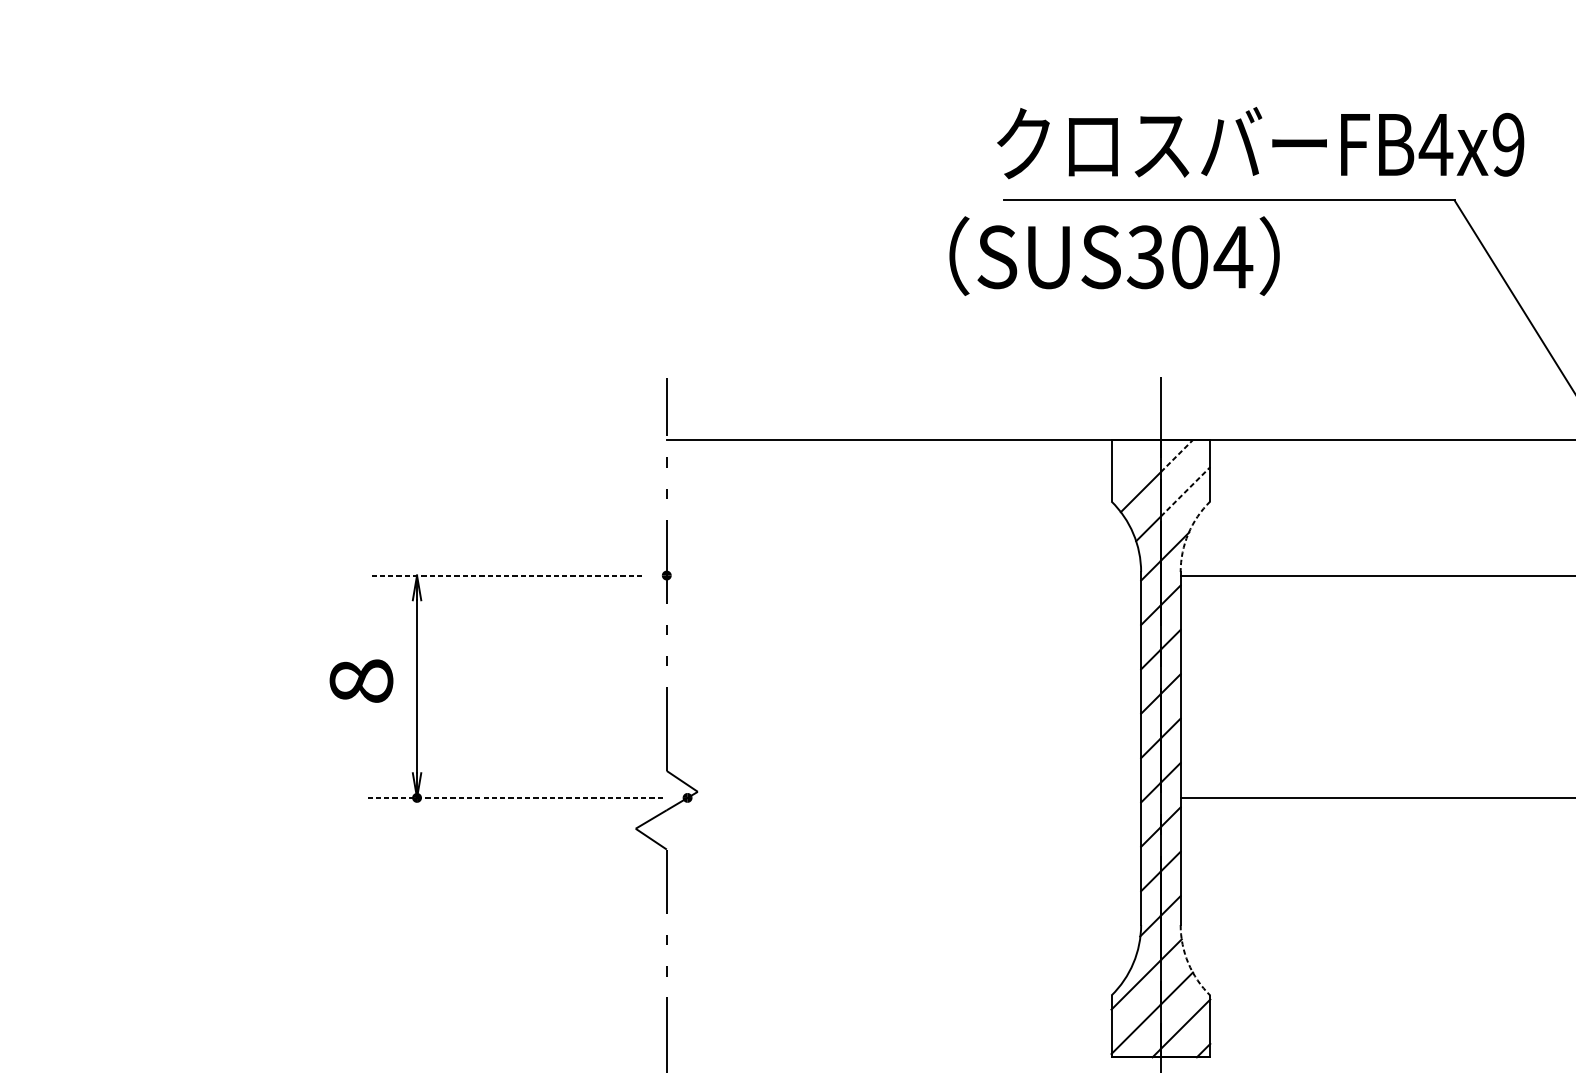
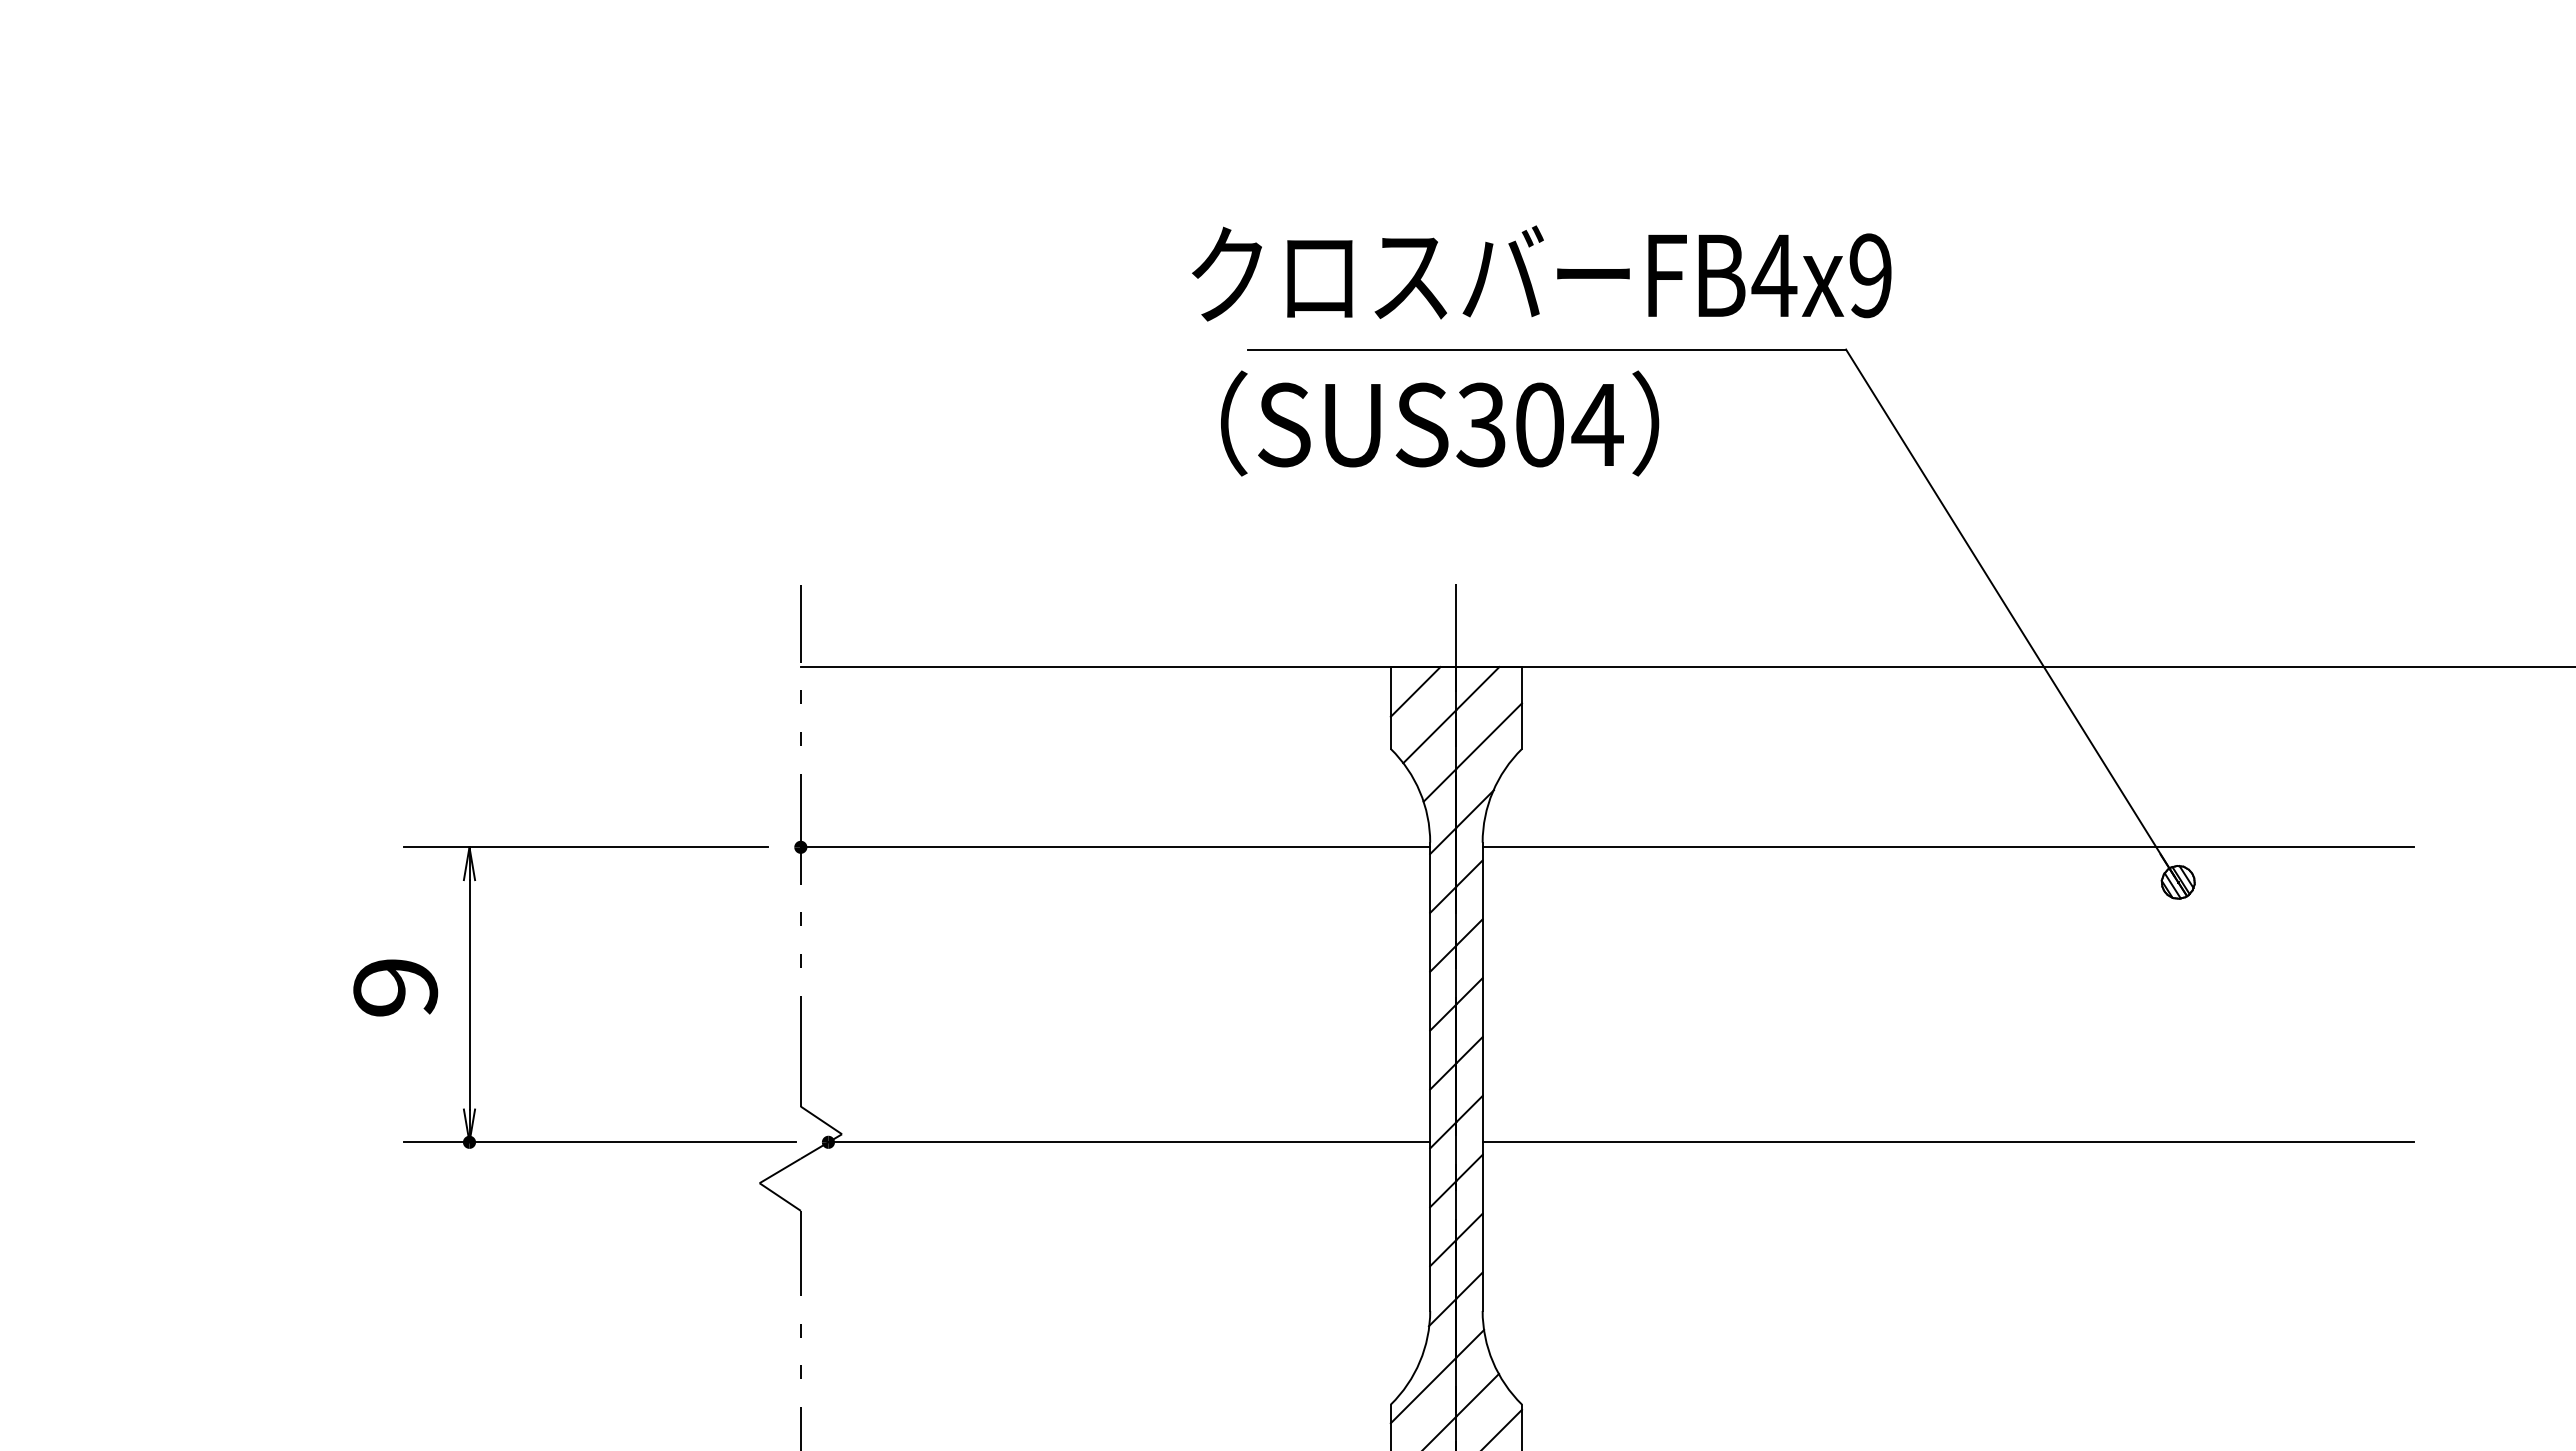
text: (1260, 143) -> (1541, 273), moved
text: (1114, 256) -> (1440, 423), moved
line: (1177, 455) -> (1478, 688), dashed -> solid
line: (1130, 458) -> (1415, 691), added
line: (1185, 491) -> (1489, 735), dashed -> solid
arc: (1188, 533) -> (1492, 791), dashed -> solid
line: (504, 575) -> (585, 847), dashed -> solid
line: (903, 575) -> (1115, 847), added
text: (361, 681) -> (395, 987), 8 -> 9
line: (515, 798) -> (599, 1142), dashed -> solid
line: (914, 798) -> (1129, 1142), added
arc: (1188, 963) -> (1492, 1361), dashed -> solid

